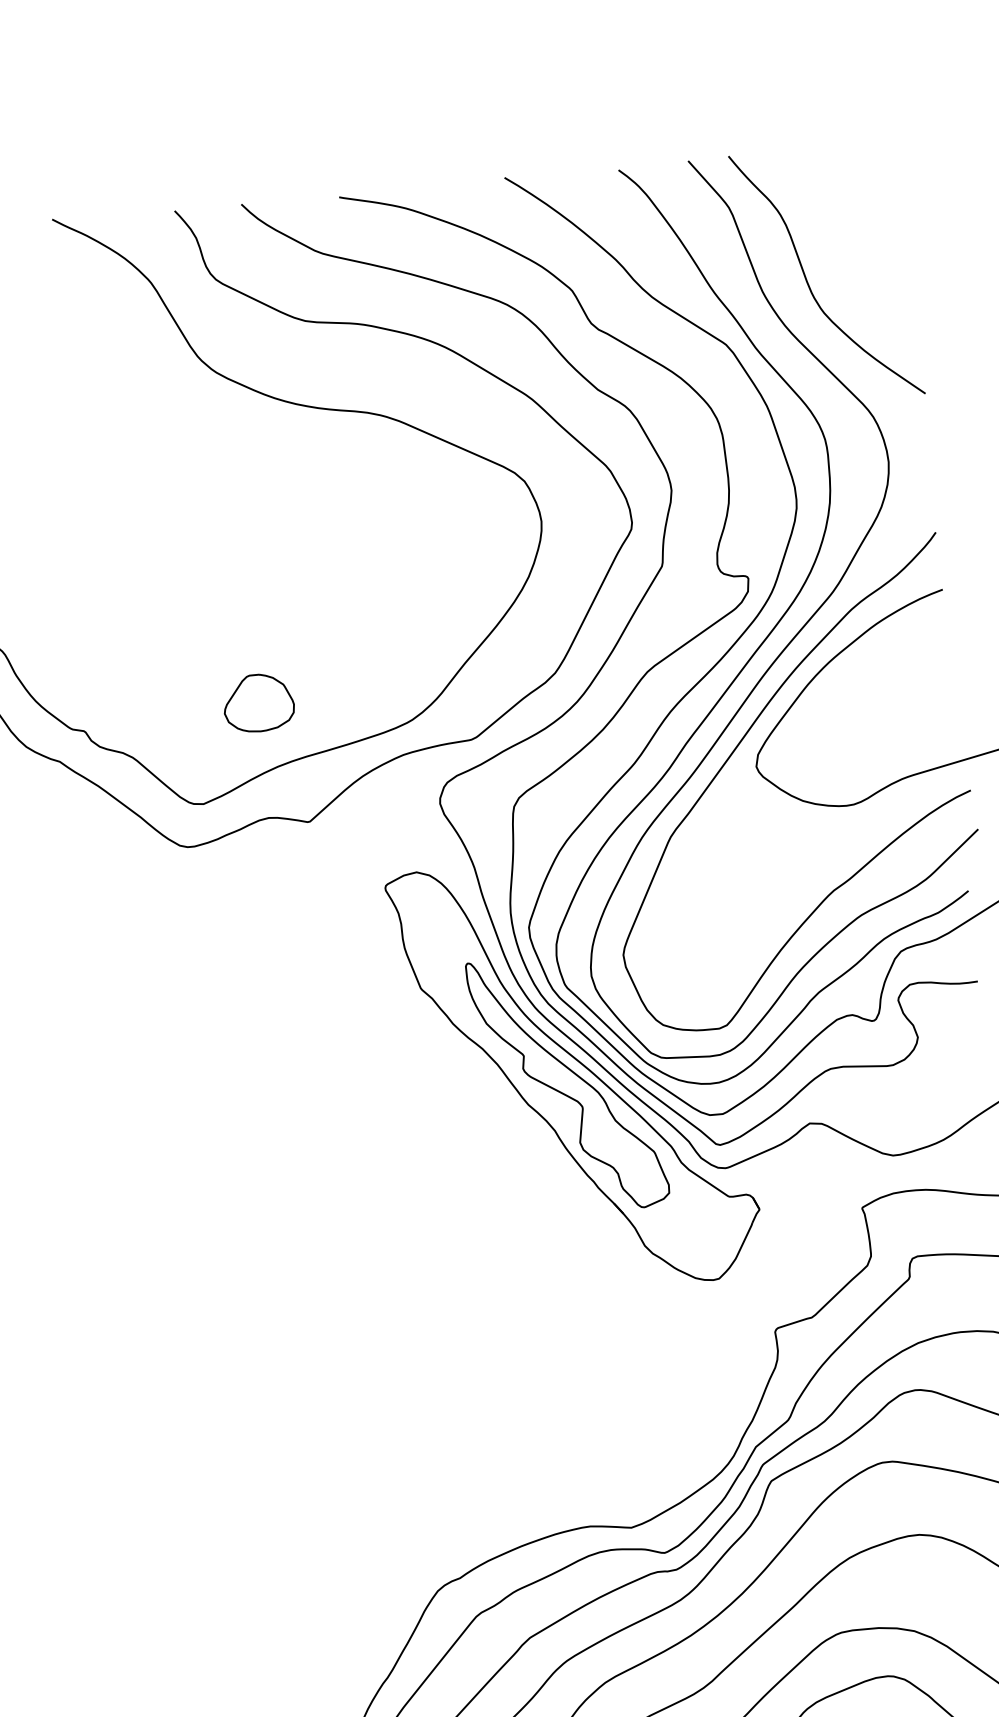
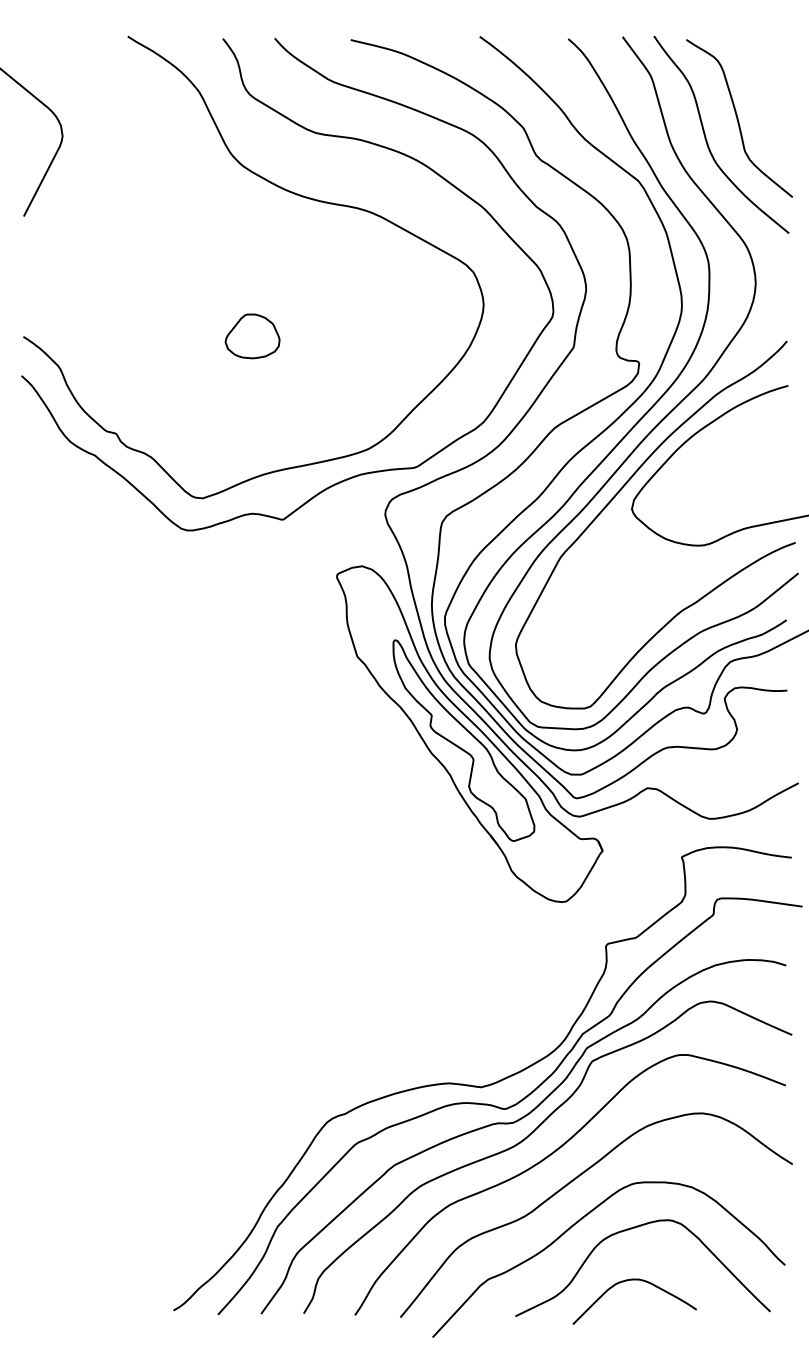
curve: (846, 252) -> (738, 118), added
part: (258, 703) -> (252, 336), moved

